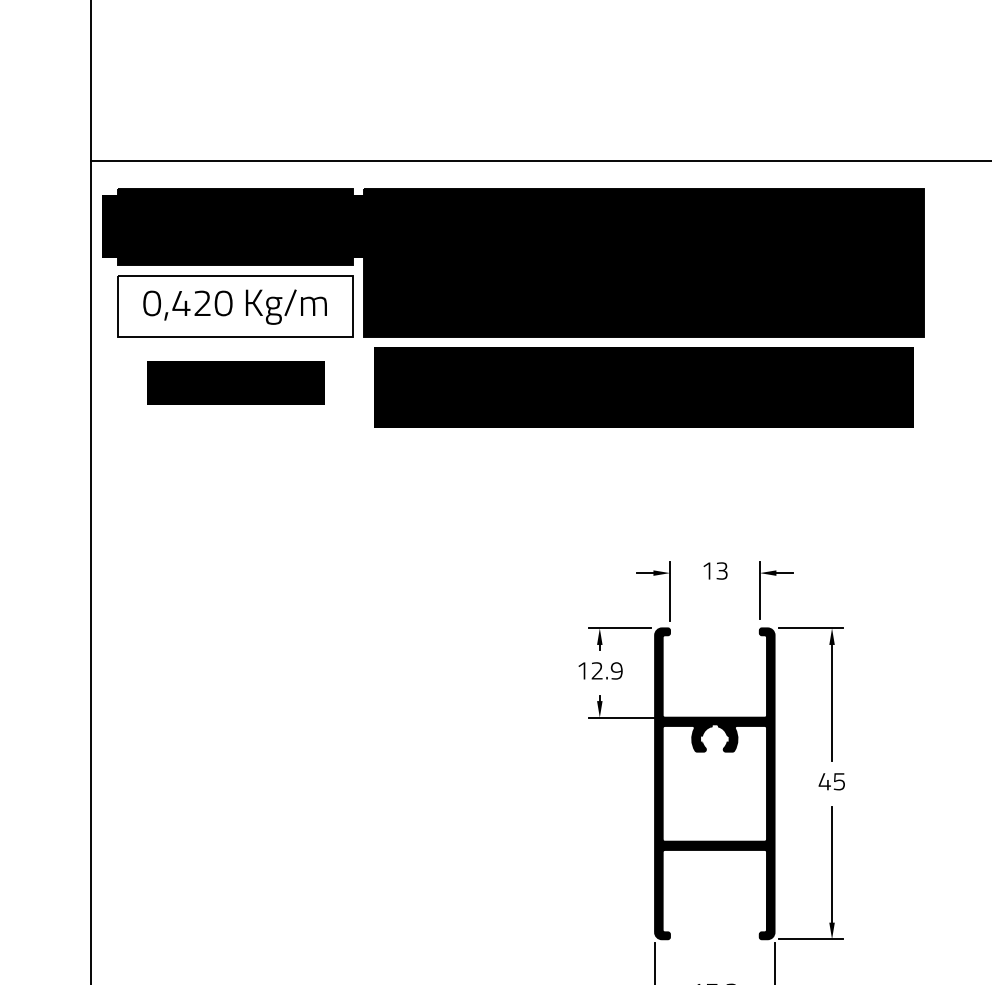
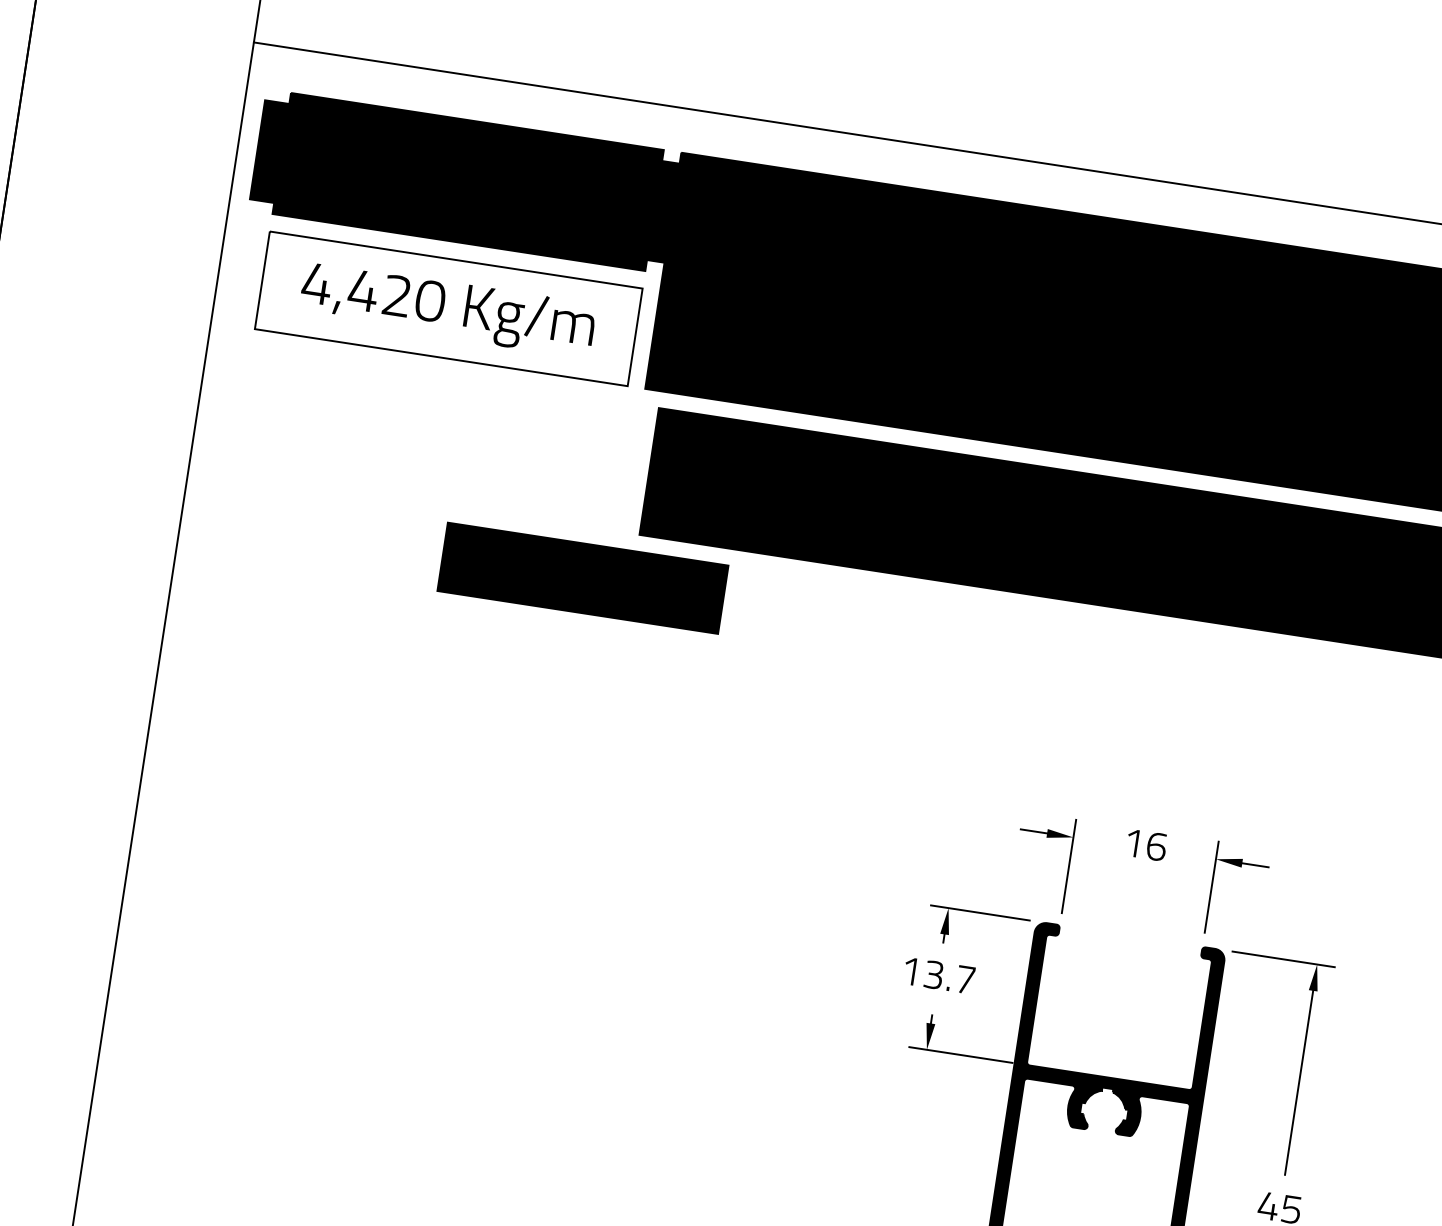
text: (152, 303) -> (317, 283), 0,420 -> 4,420
text: (235, 382) -> (582, 577), moved
text: (722, 570) -> (1157, 846), 13 -> 16
text: (606, 670) -> (948, 976), 12.9 -> 13.7

